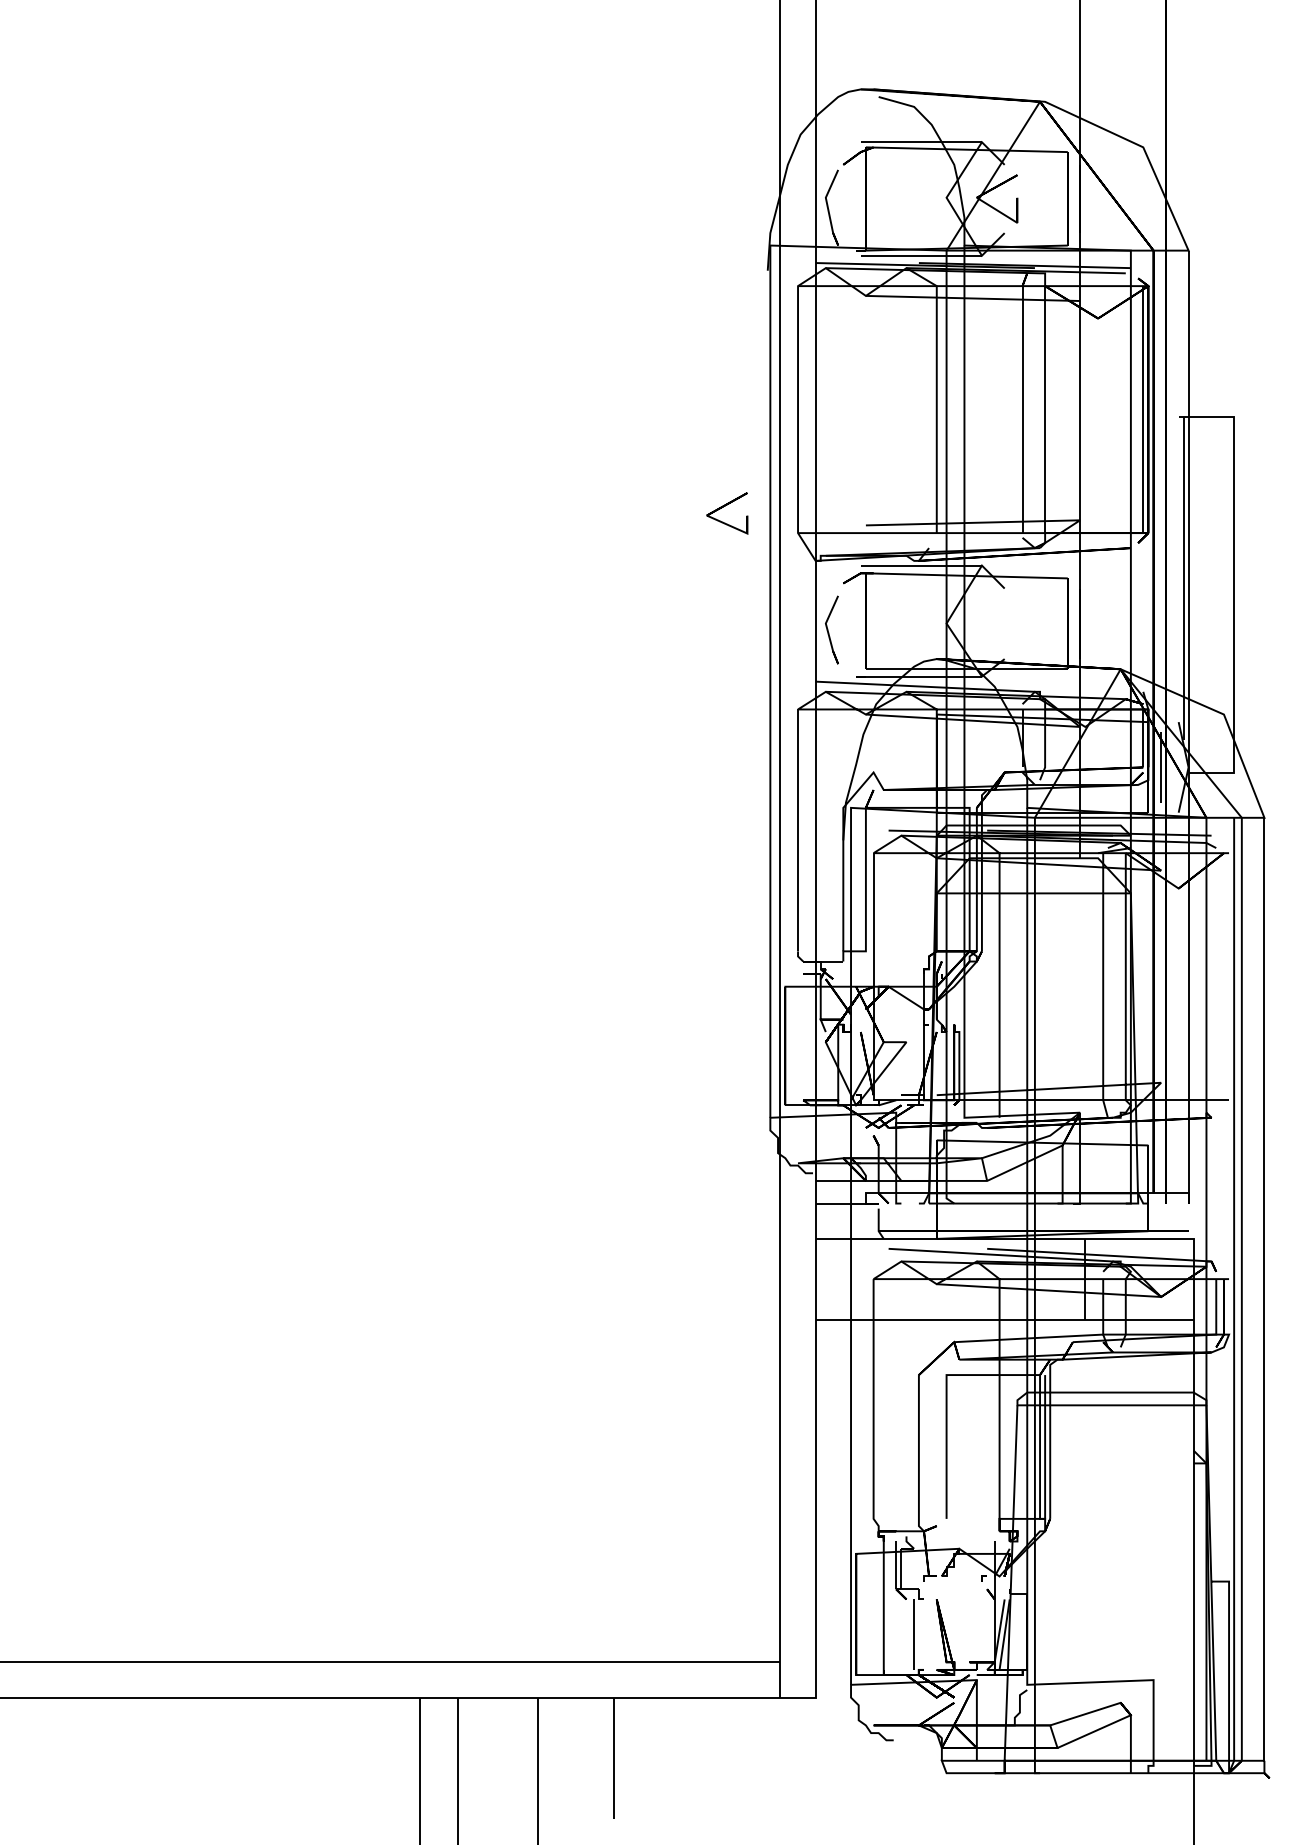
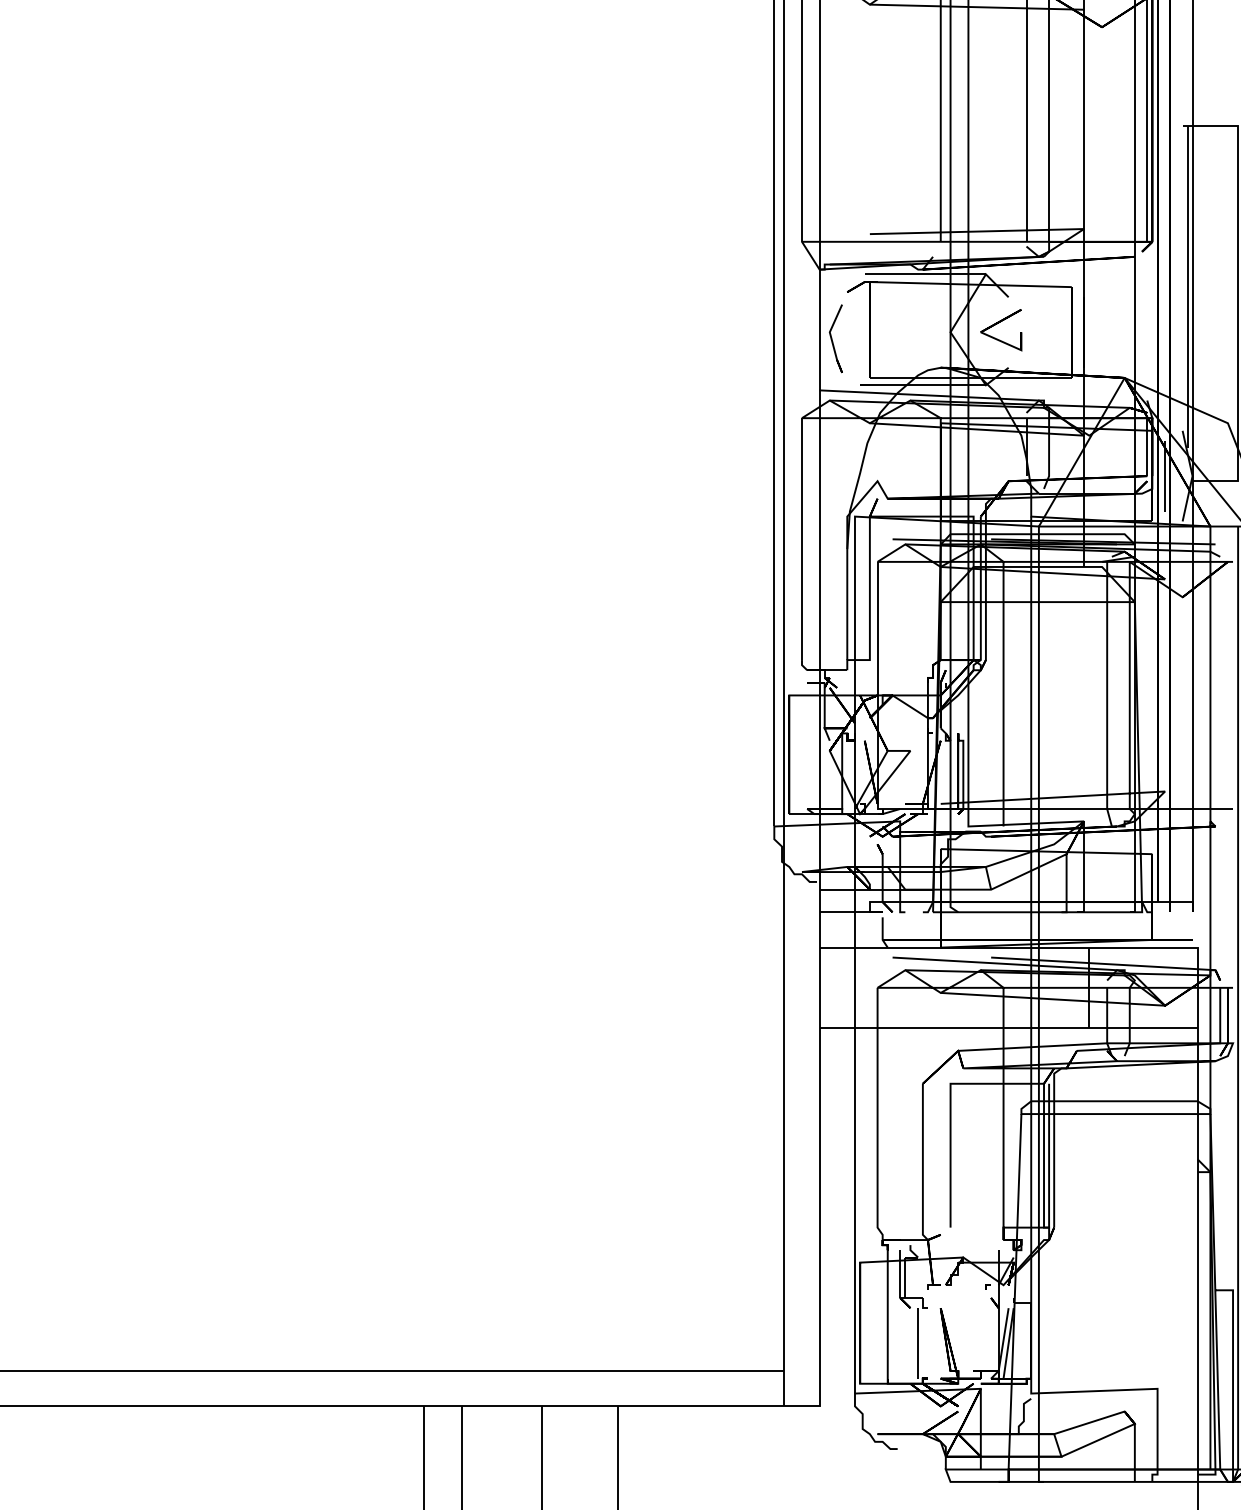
part: (723, 507) -> (997, 324), moved

